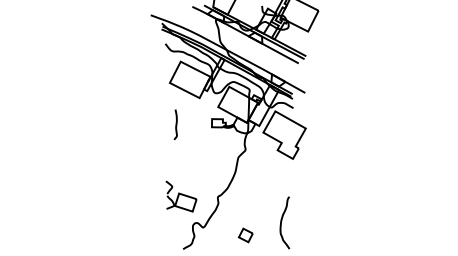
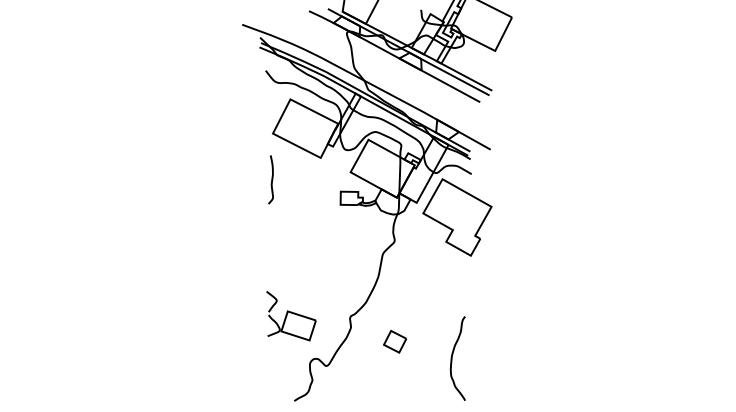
curve: (175, 124) -> (270, 179), moved
part: (245, 235) -> (394, 341), moved

